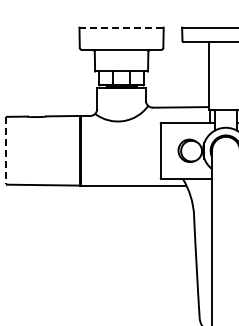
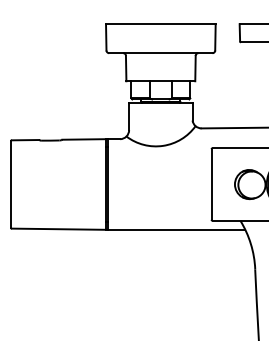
line: (122, 27) -> (162, 24), dashed -> solid
line: (6, 151) -> (11, 185), dashed -> solid

